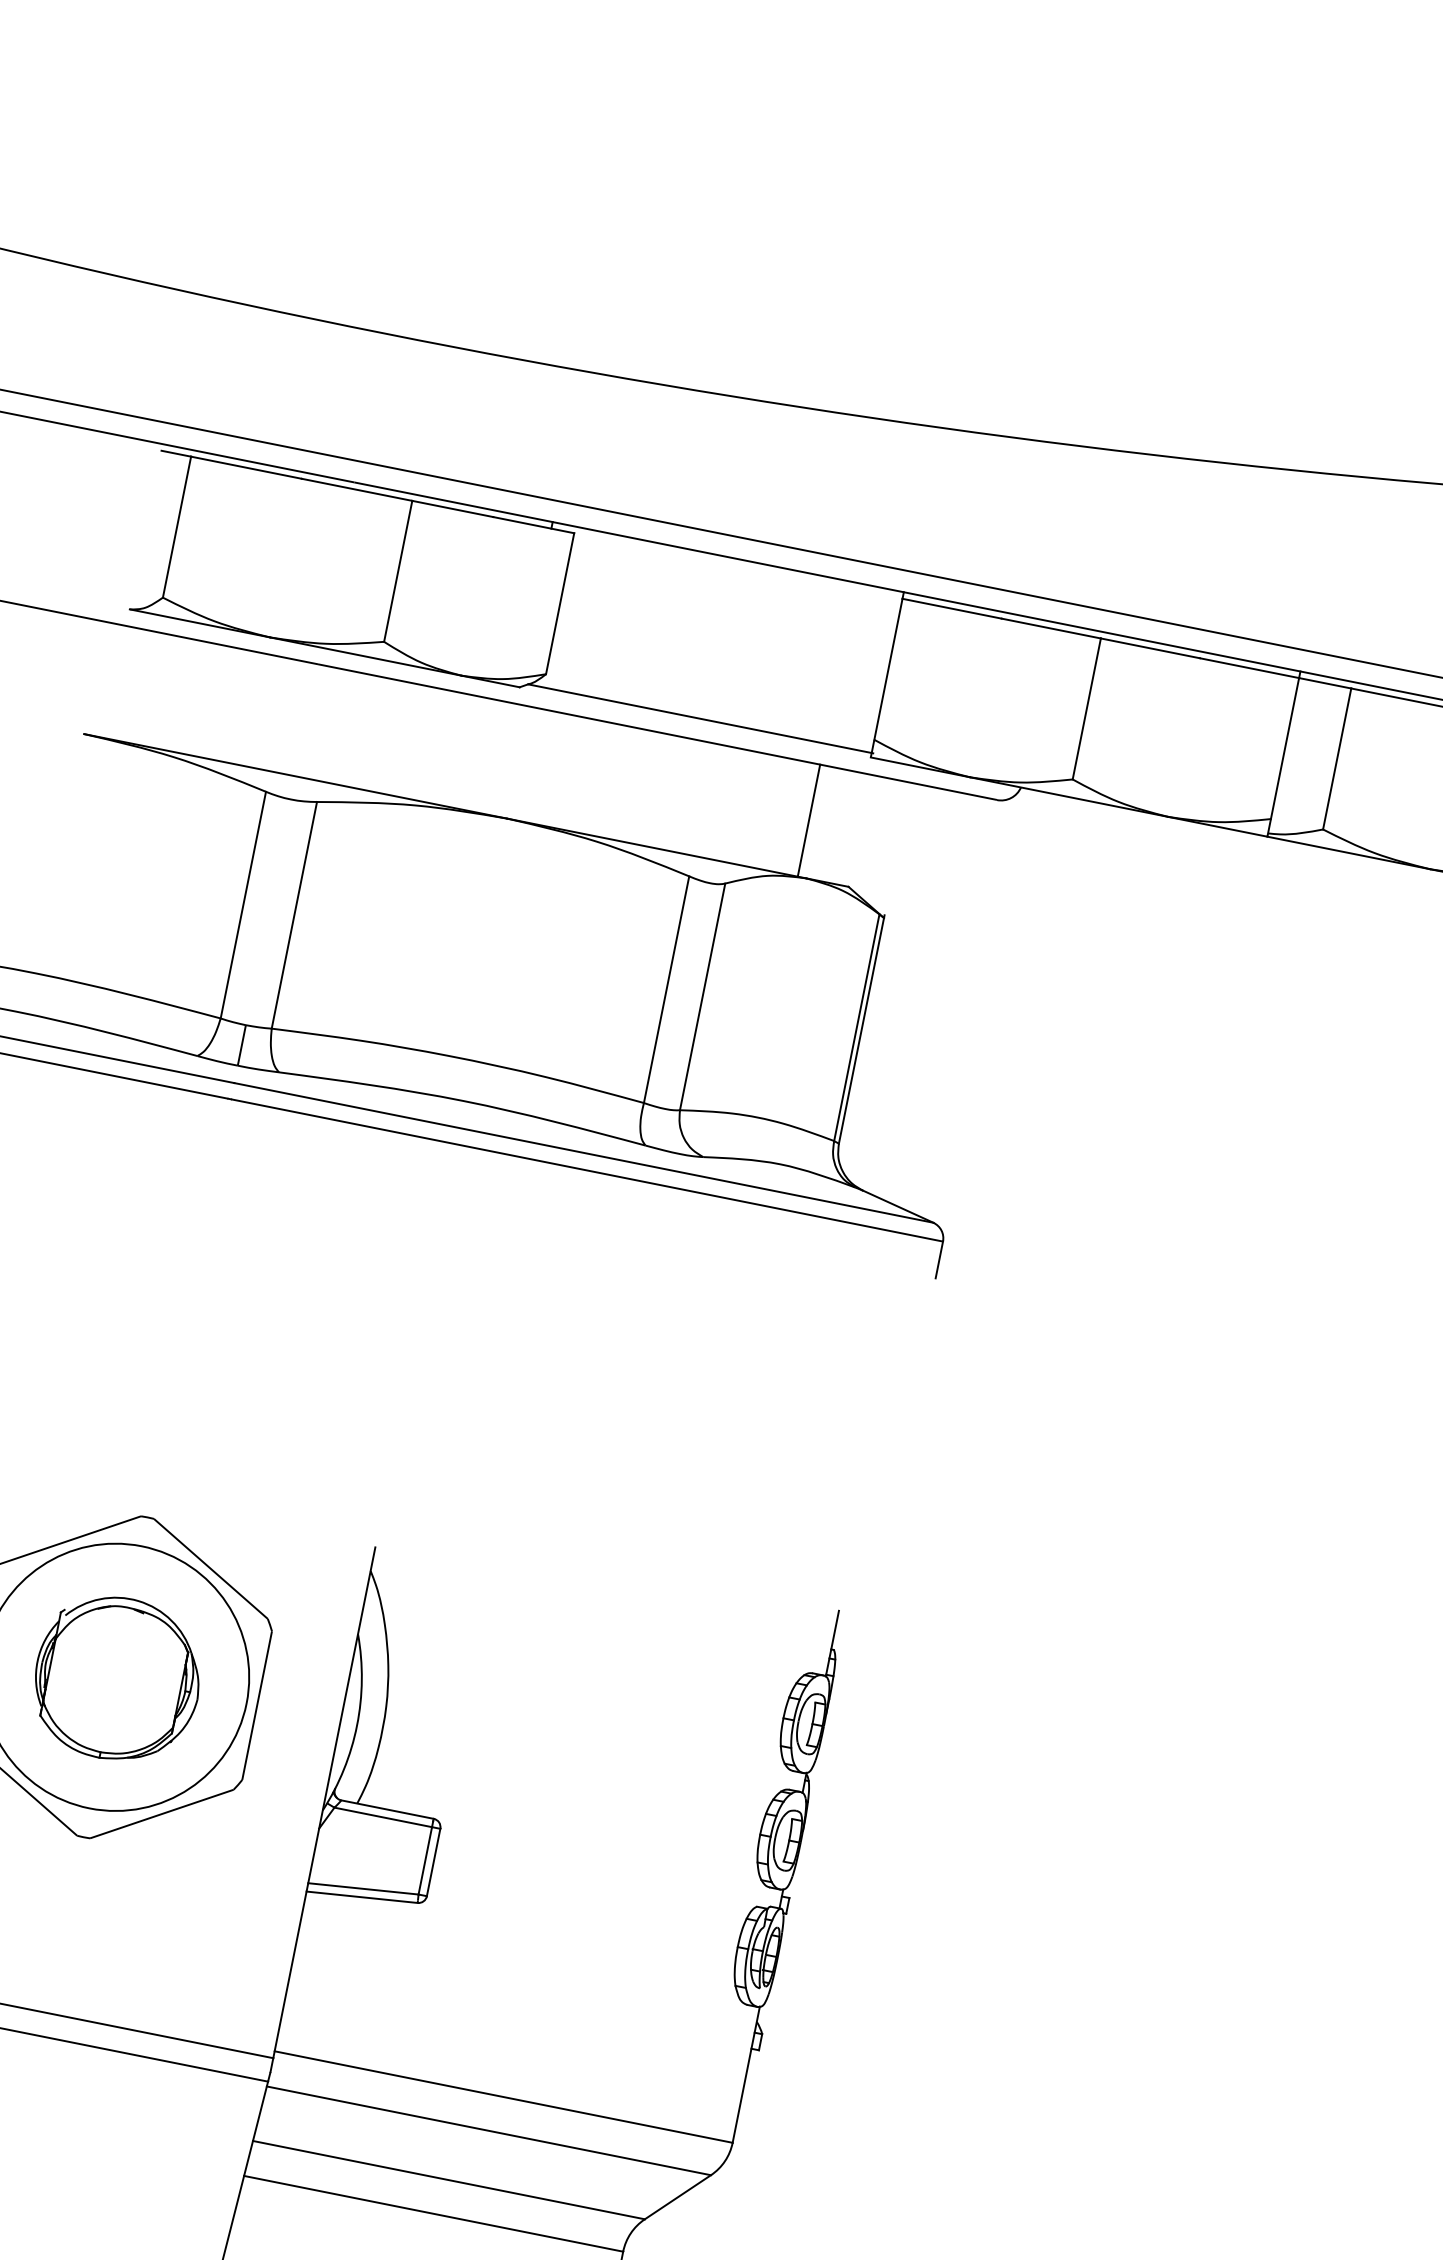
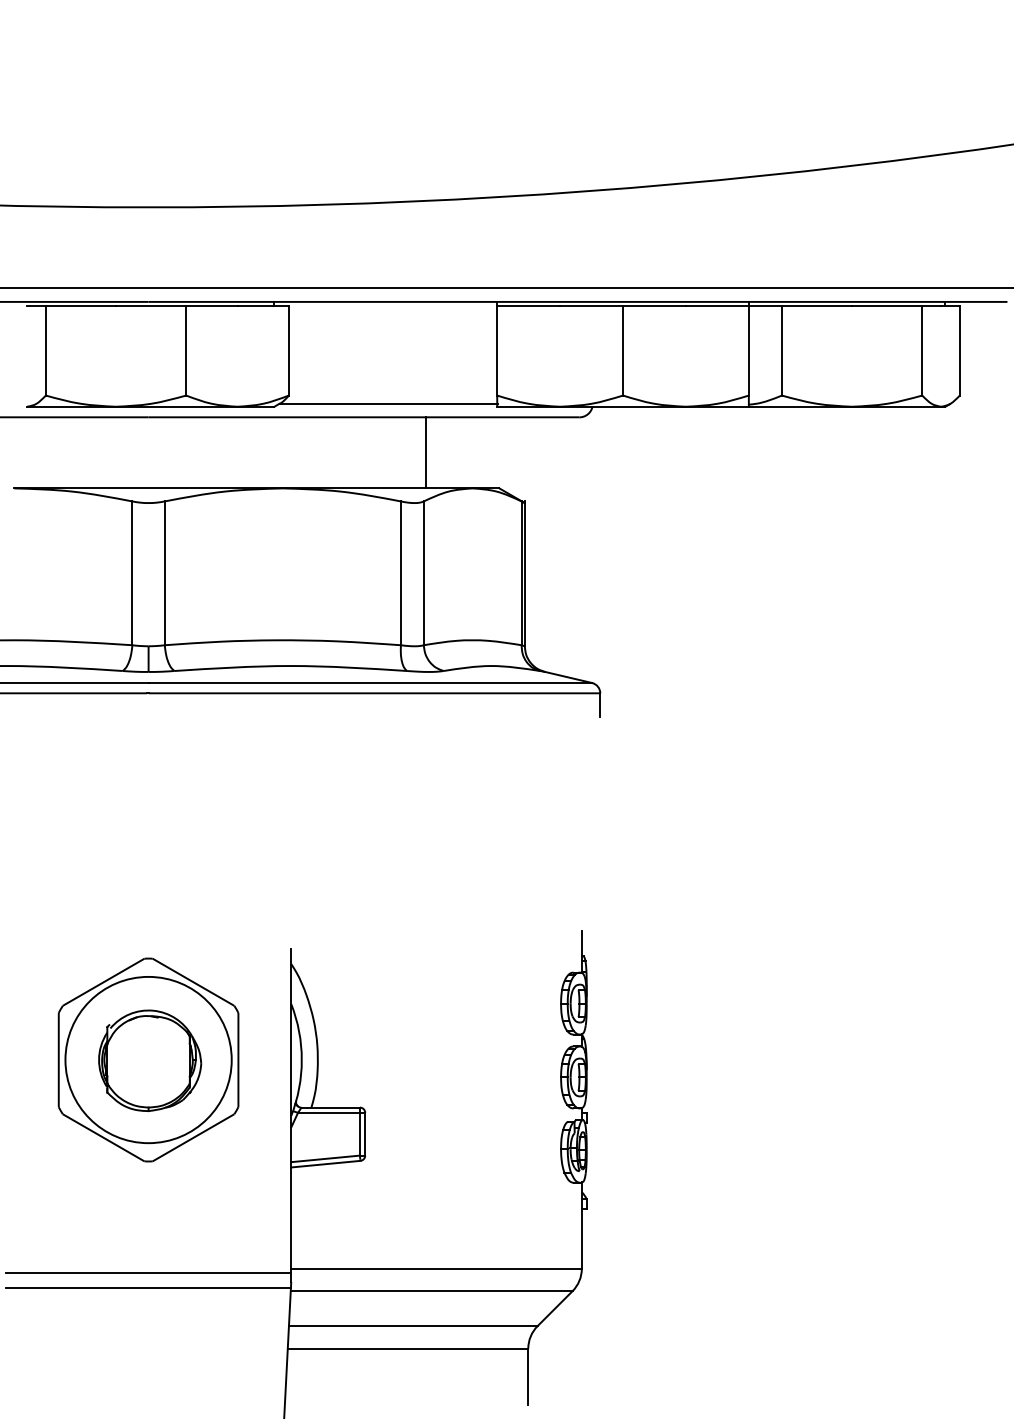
line: (809, 820) -> (426, 452), moved

